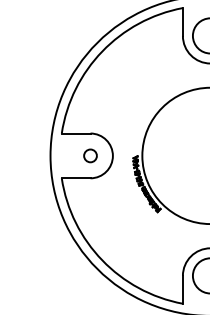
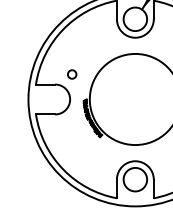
circle: (90, 155) -> (72, 74), moved

